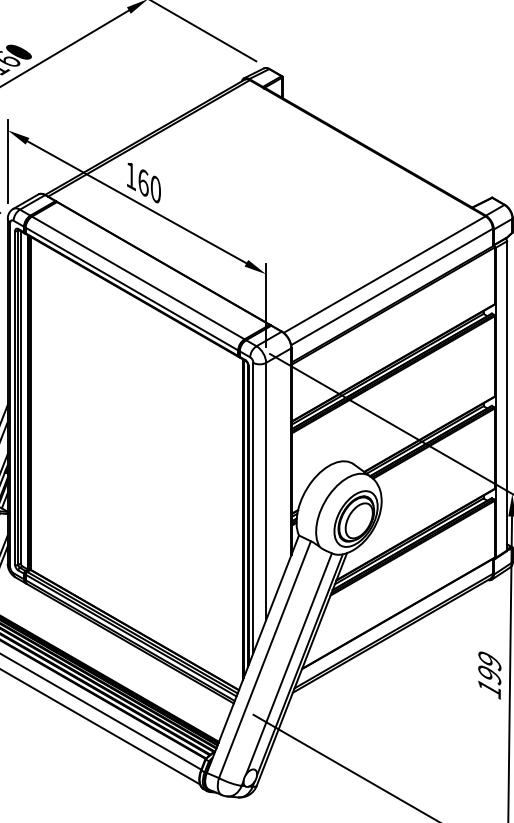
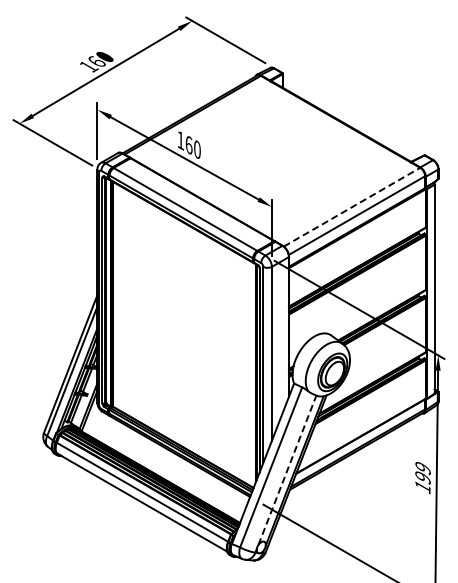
line: (385, 275) -> (352, 207), solid -> dashed
line: (289, 662) -> (287, 469), solid -> dashed

